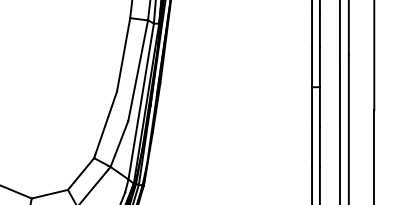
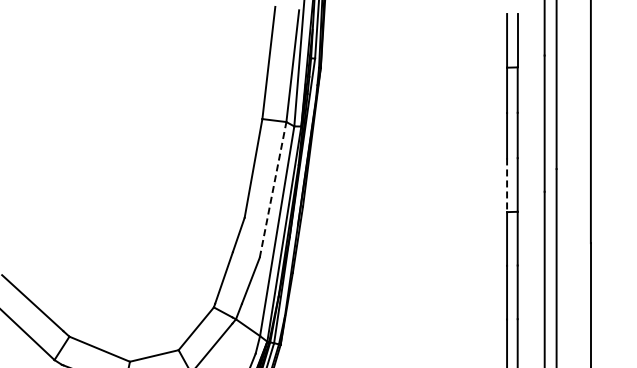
line: (312, 67) -> (507, 185), solid -> dashed
line: (138, 70) -> (273, 189), solid -> dashed

